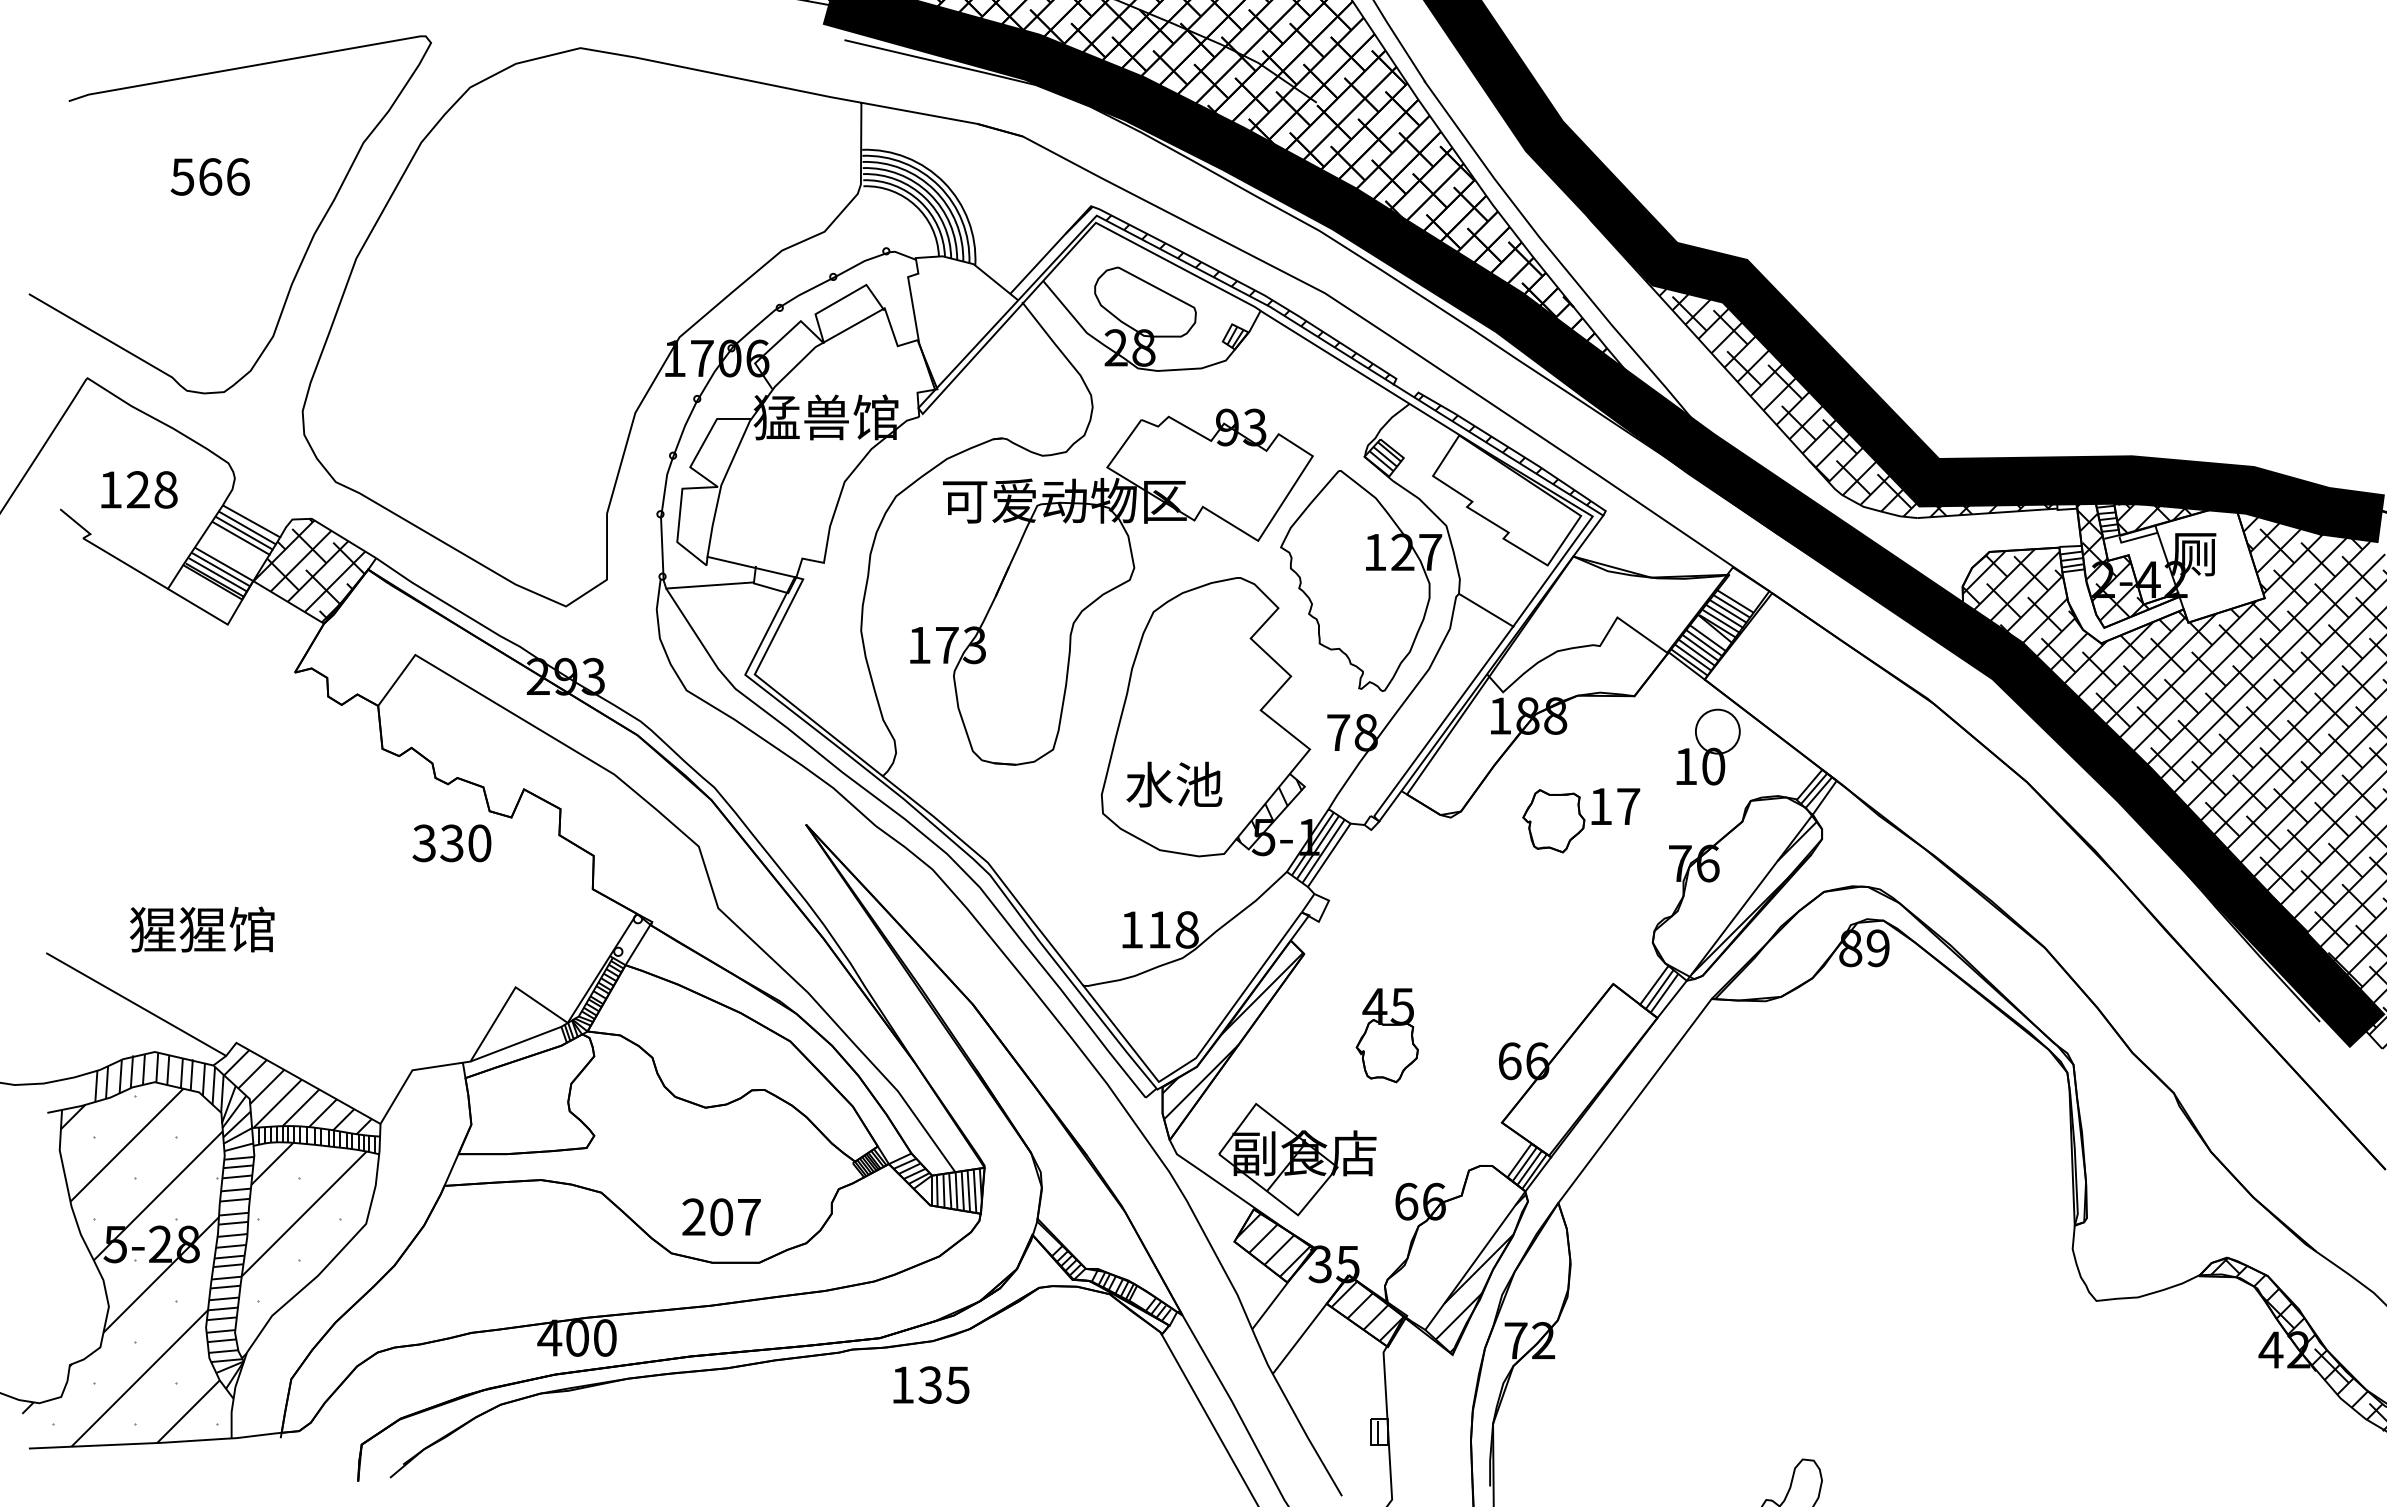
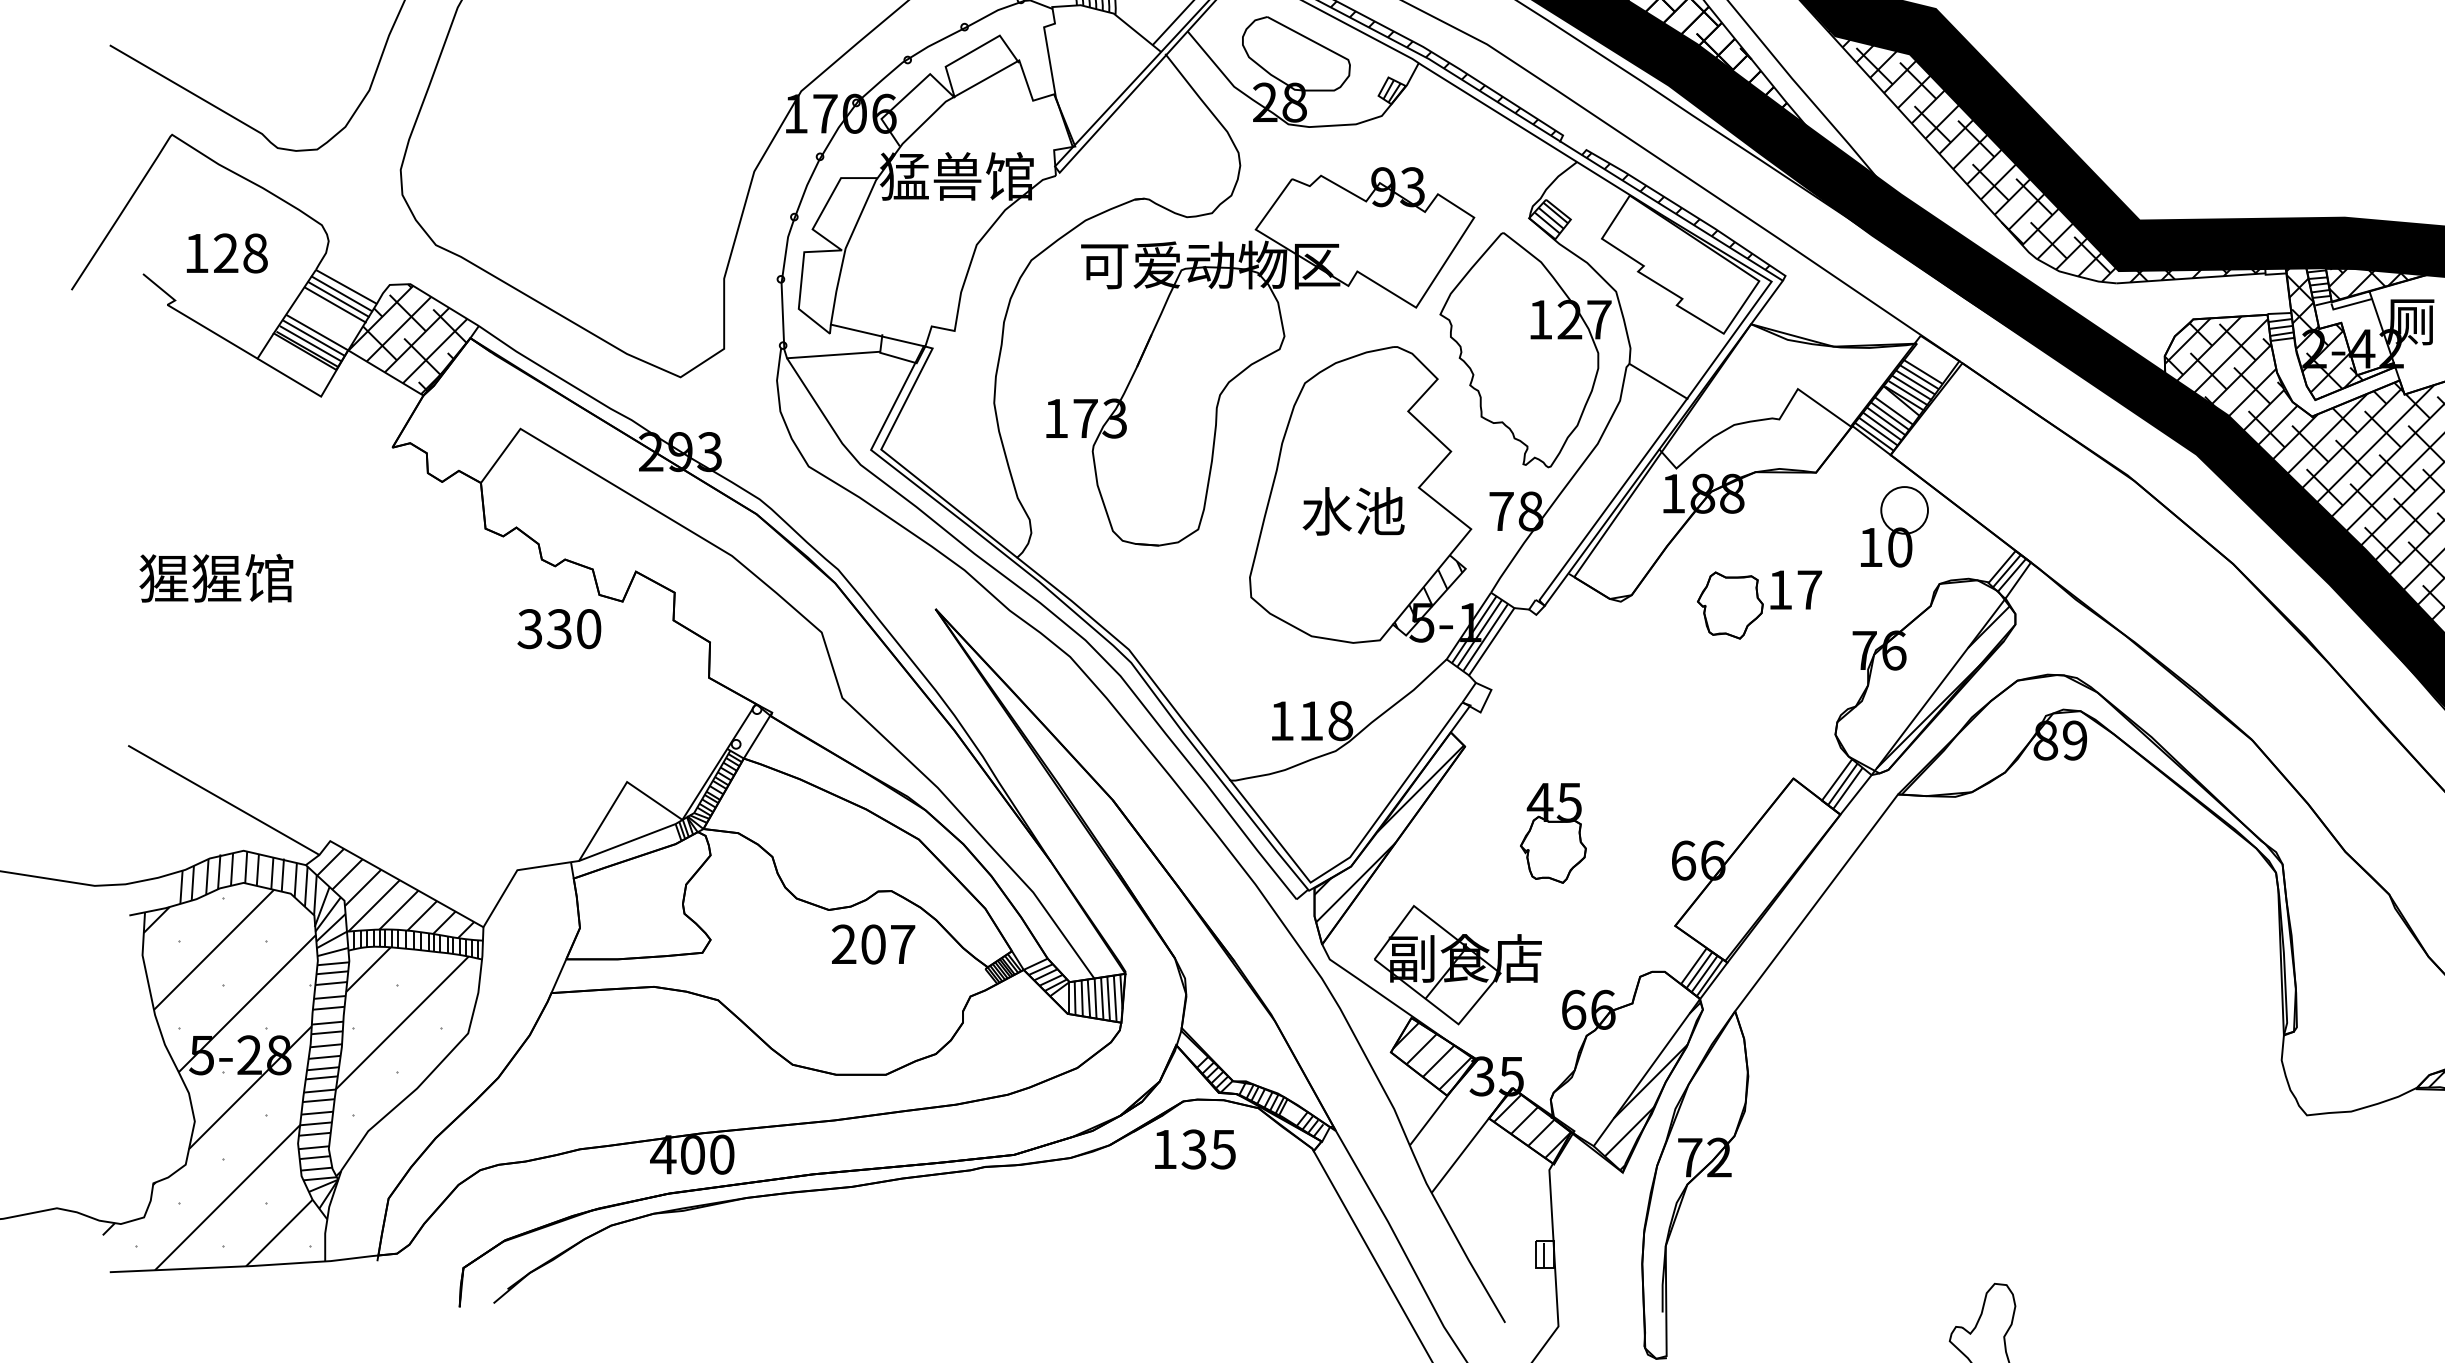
text: (1174, 784) -> (1353, 511), moved
text: (201, 929) -> (215, 578), moved
text: (721, 1217) -> (873, 944), moved
text: (931, 1384) -> (1195, 1148), moved

